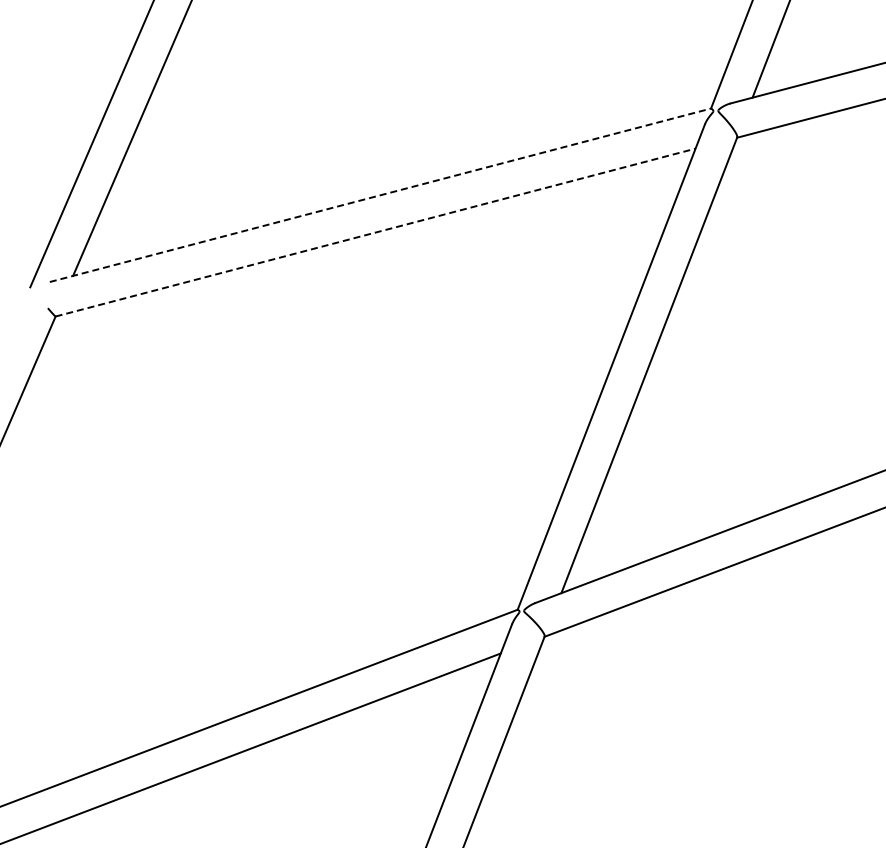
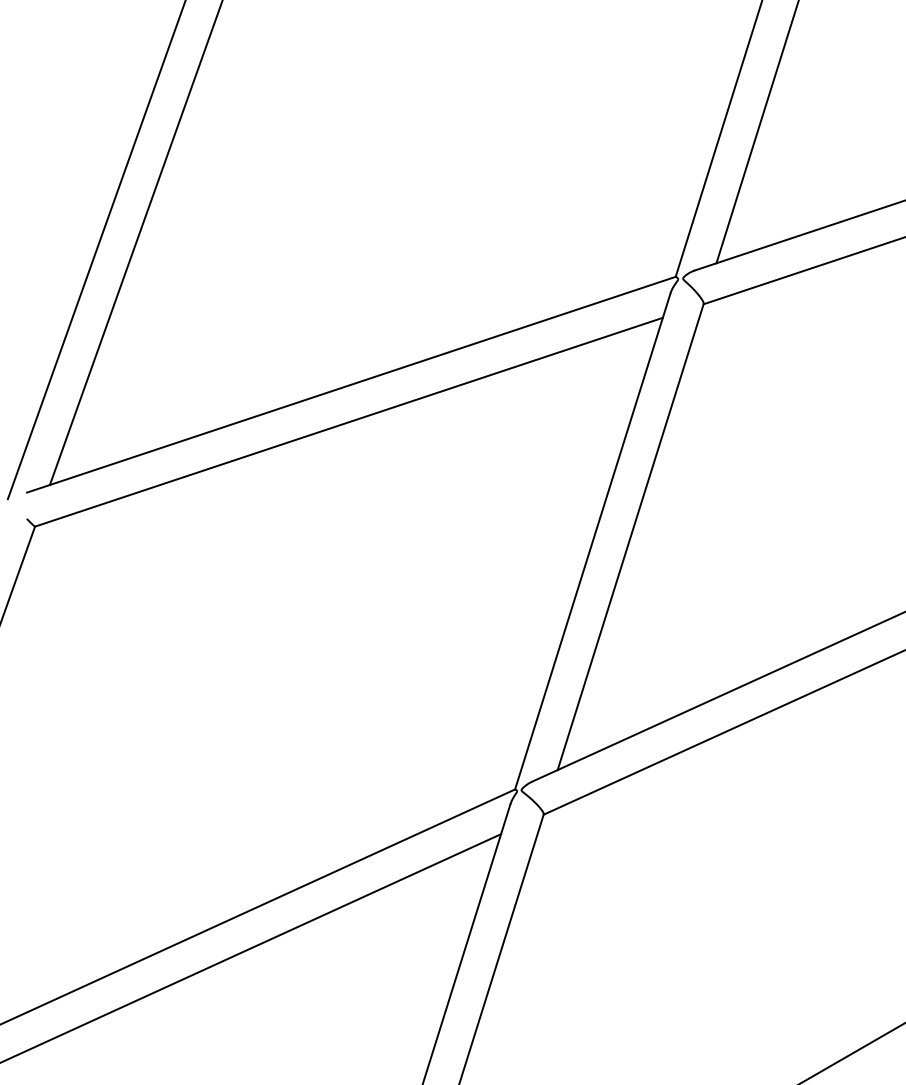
line: (380, 195) -> (351, 384), dashed -> solid
line: (375, 232) -> (348, 422), dashed -> solid

